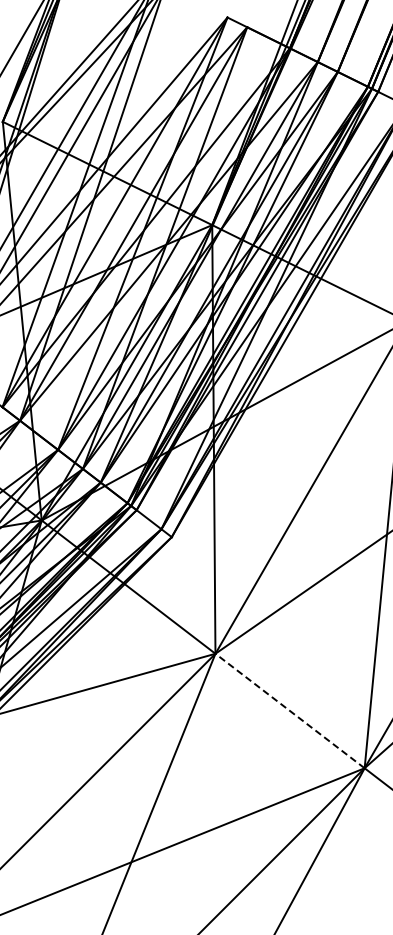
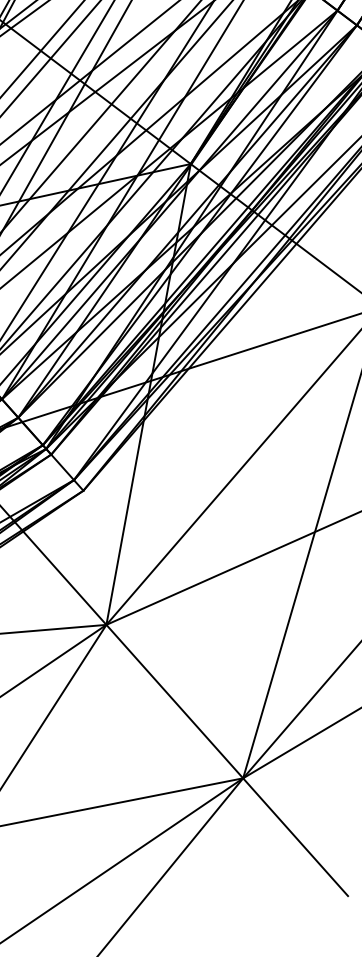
line: (289, 710) -> (174, 700), dashed -> solid

